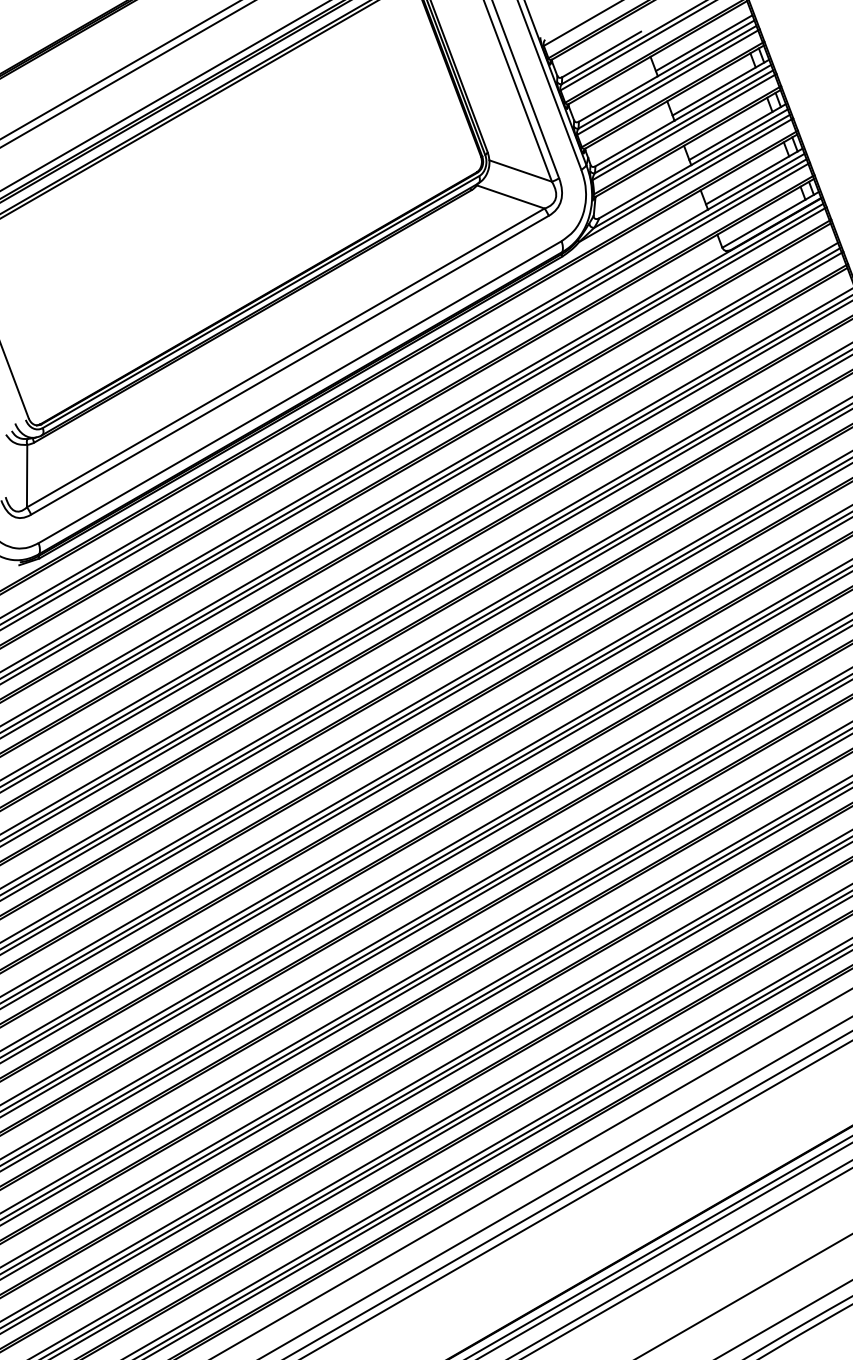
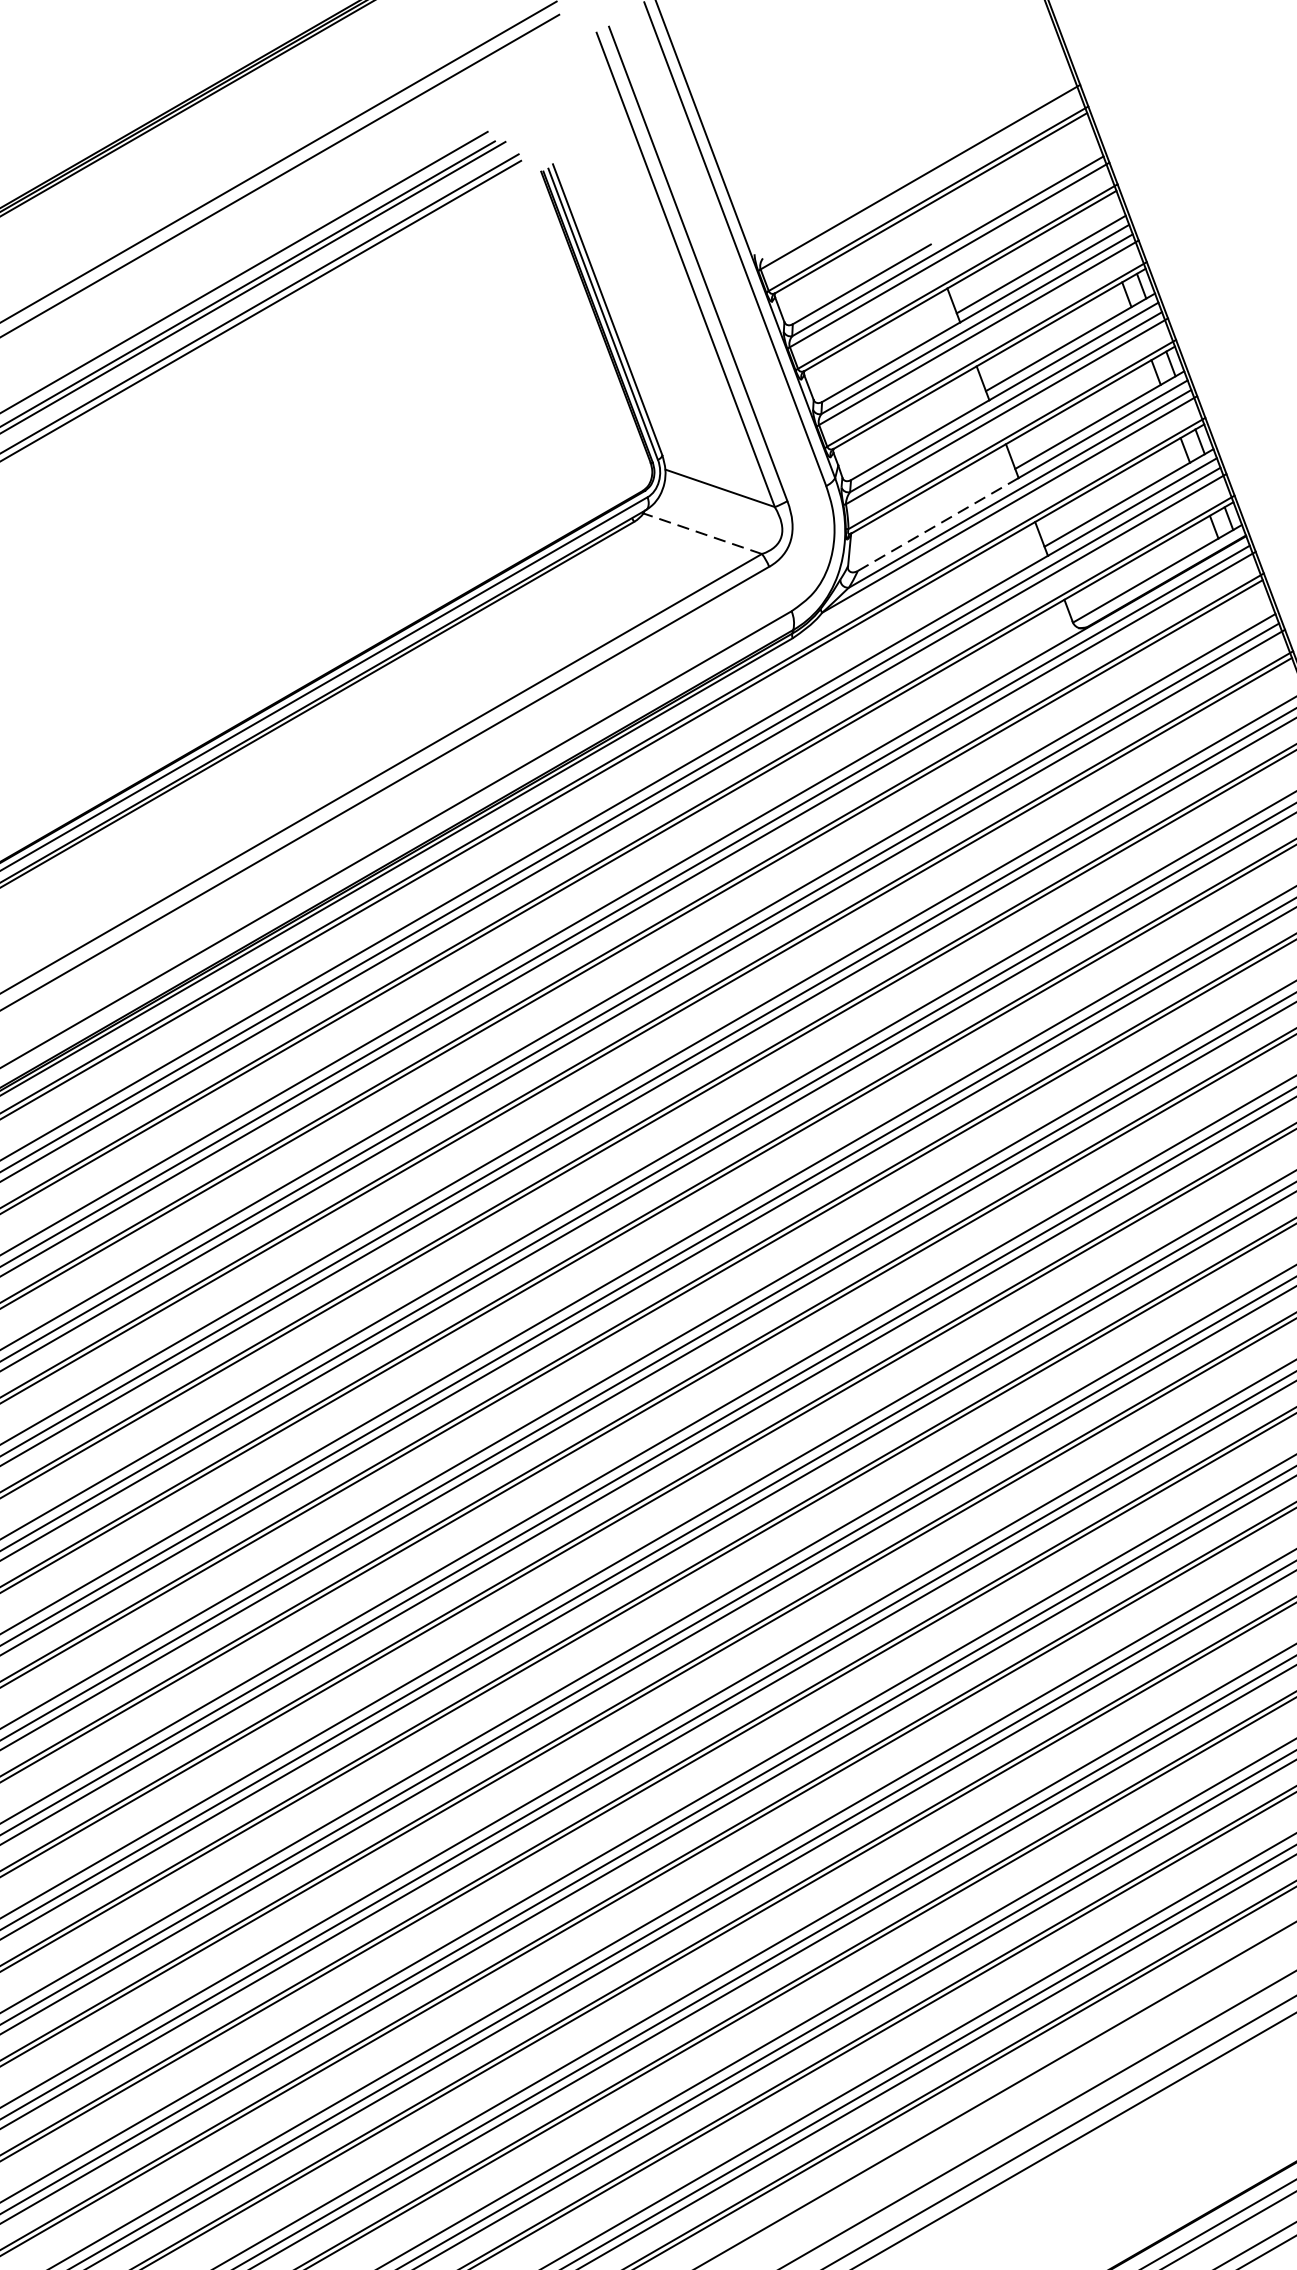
line: (645, 191) -> (938, 524), solid -> dashed
line: (510, 196) -> (702, 532), solid -> dashed

